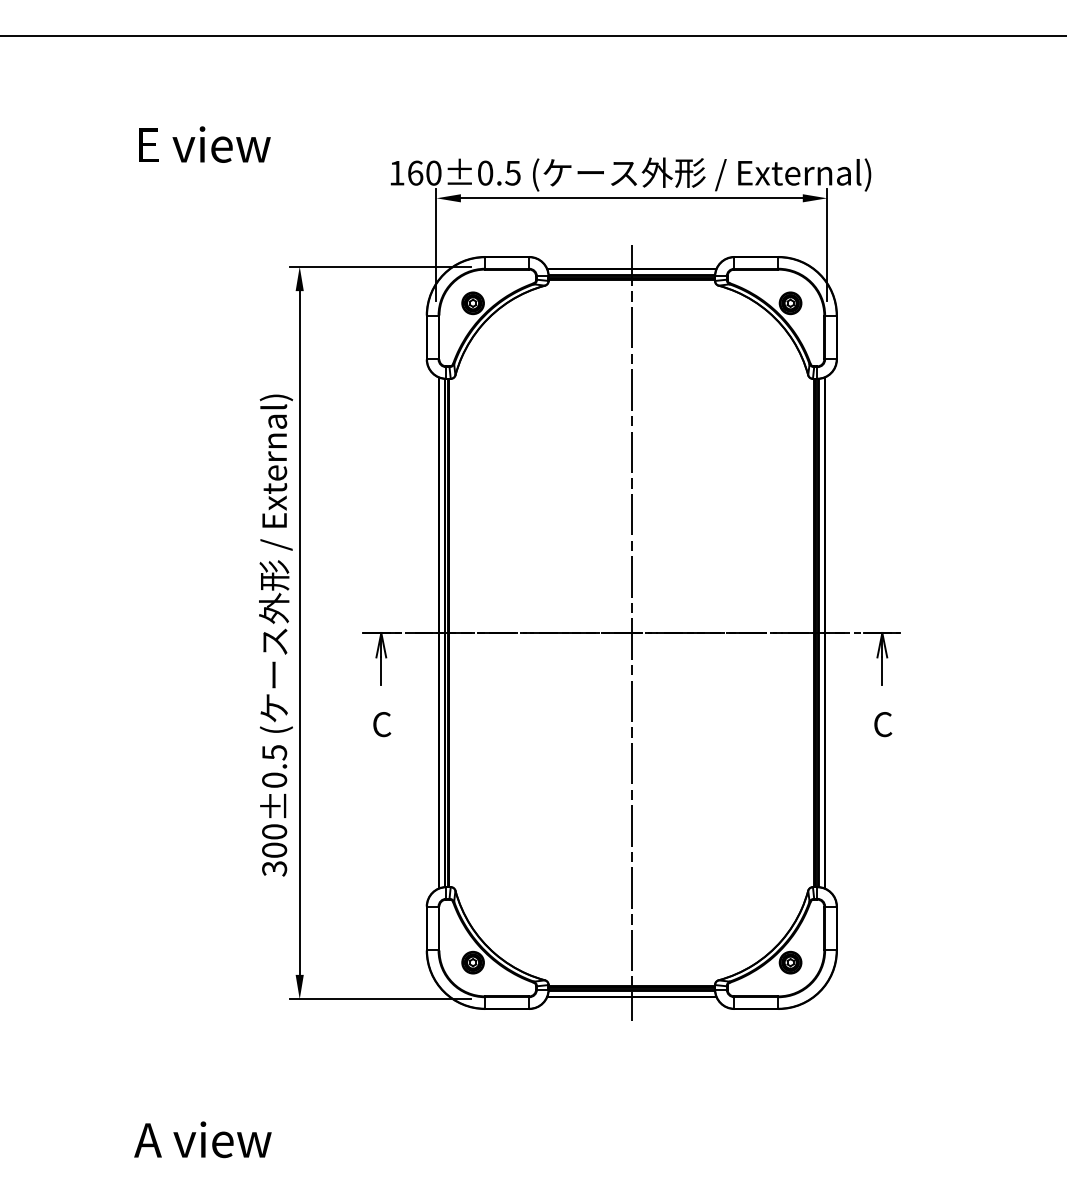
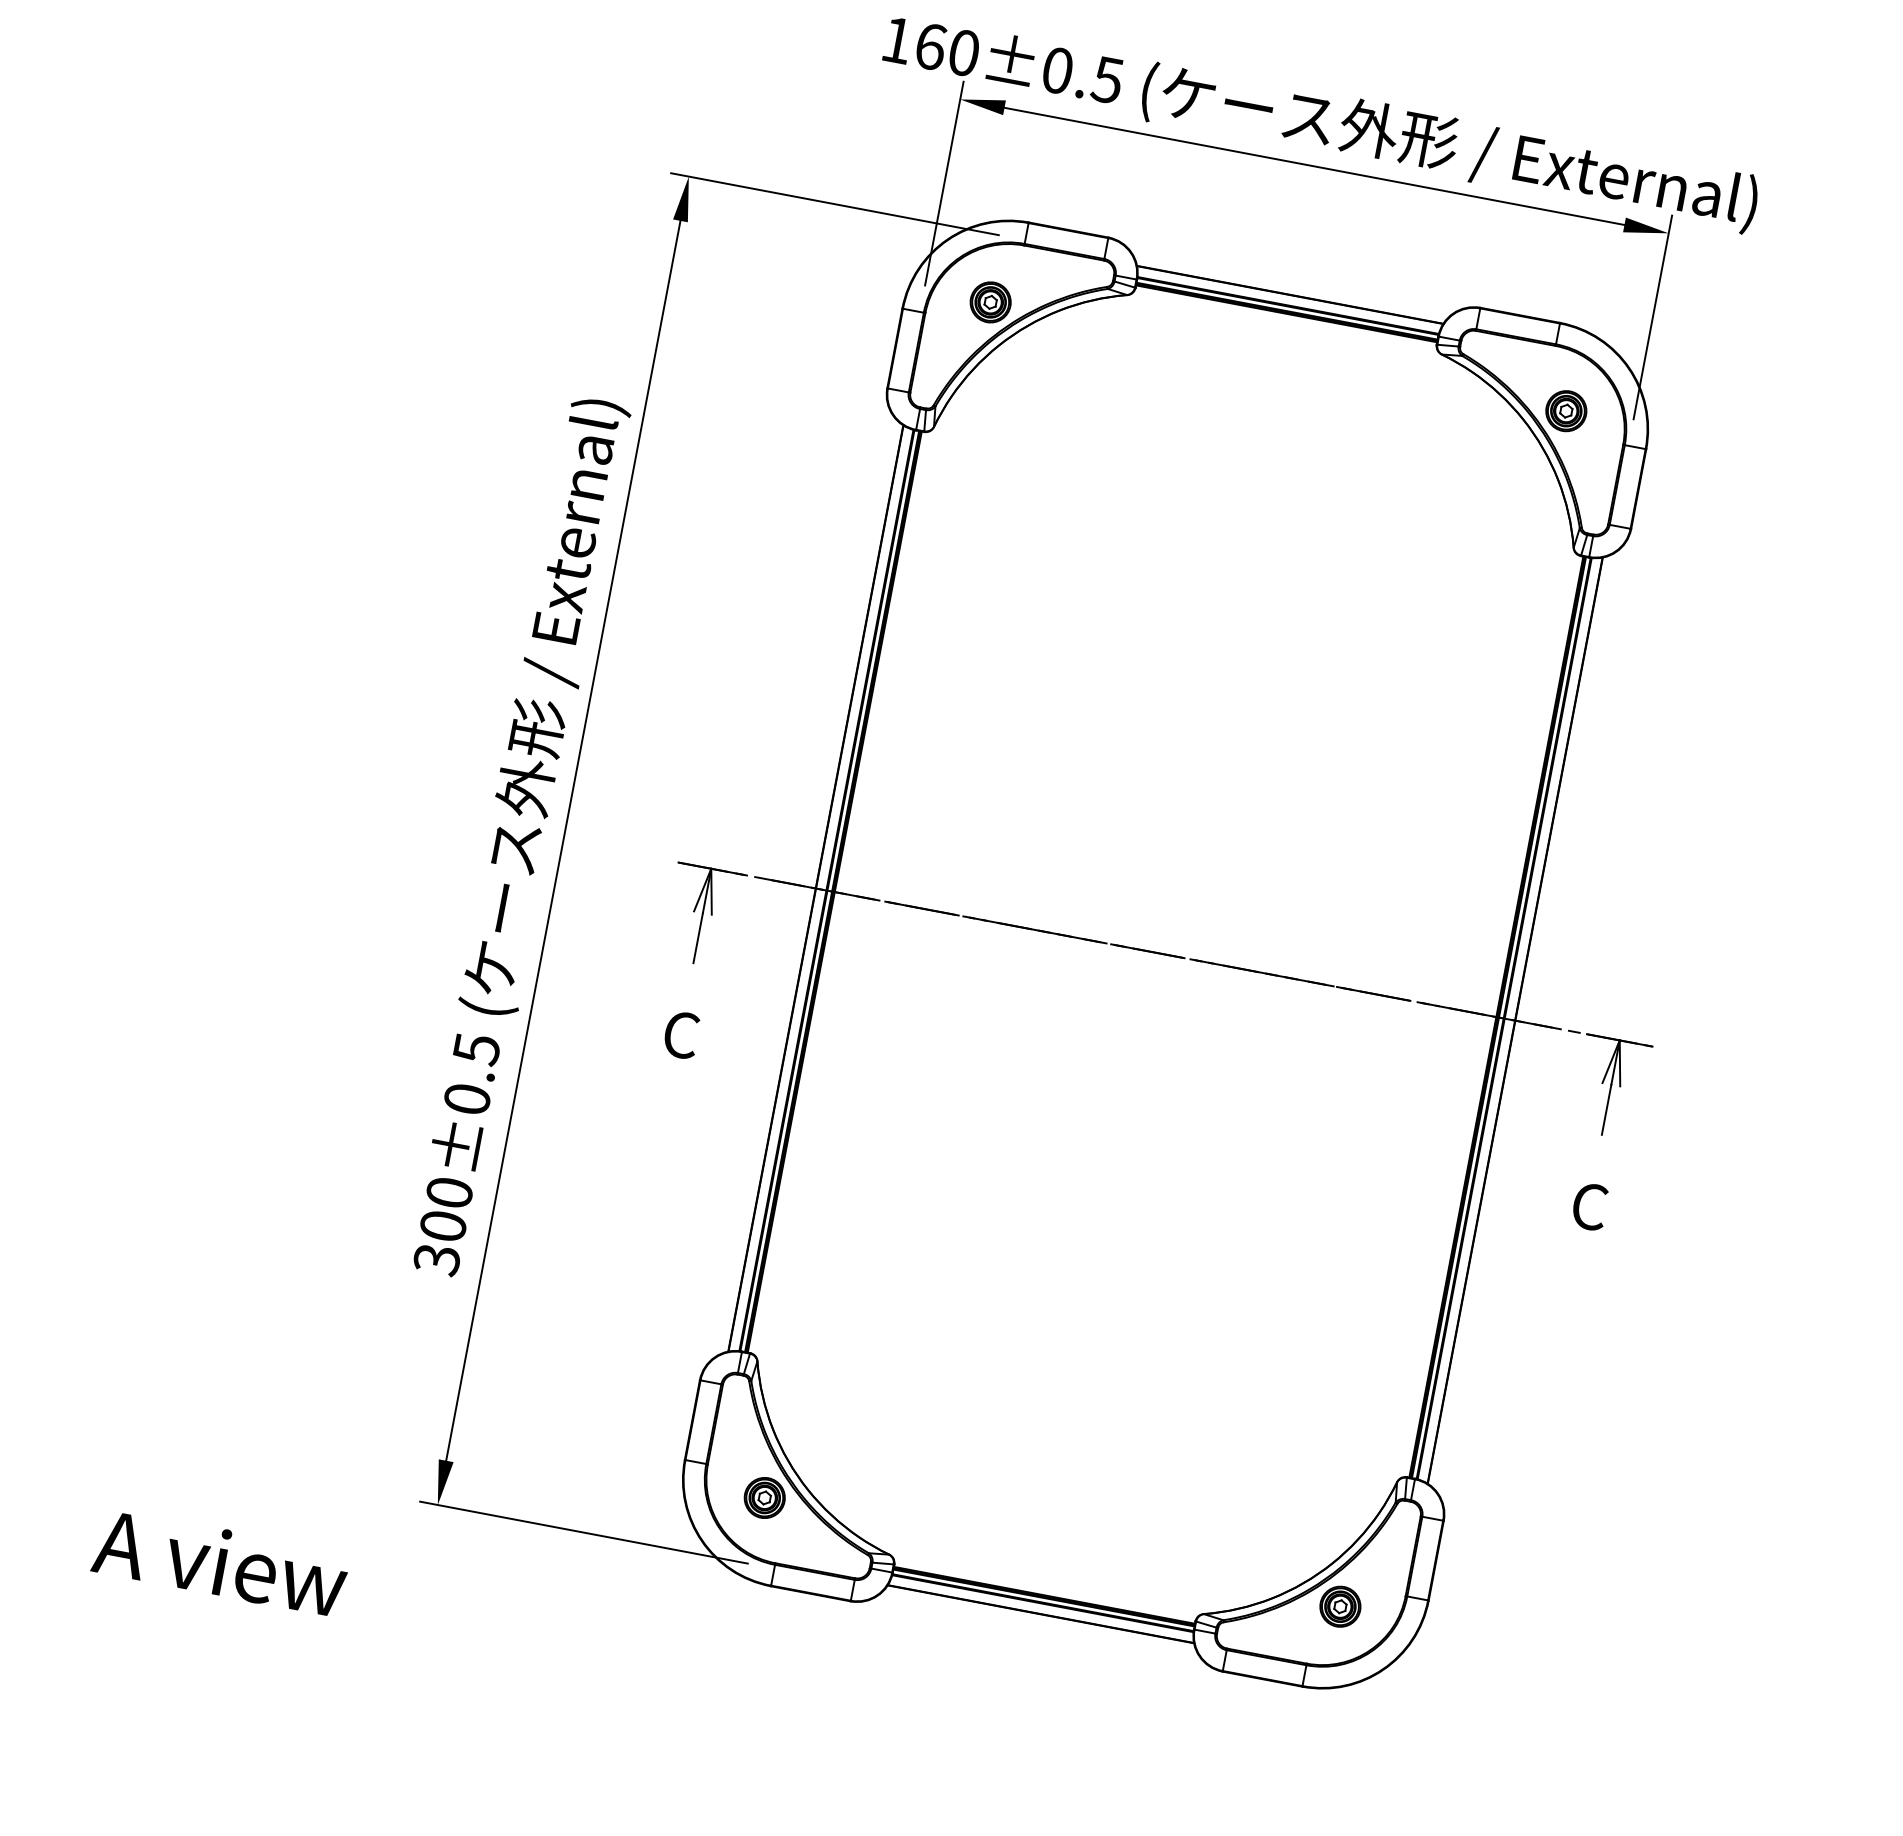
line: (631, 632) -> (1165, 953), removed
text: (202, 1139) -> (220, 1561), moved

